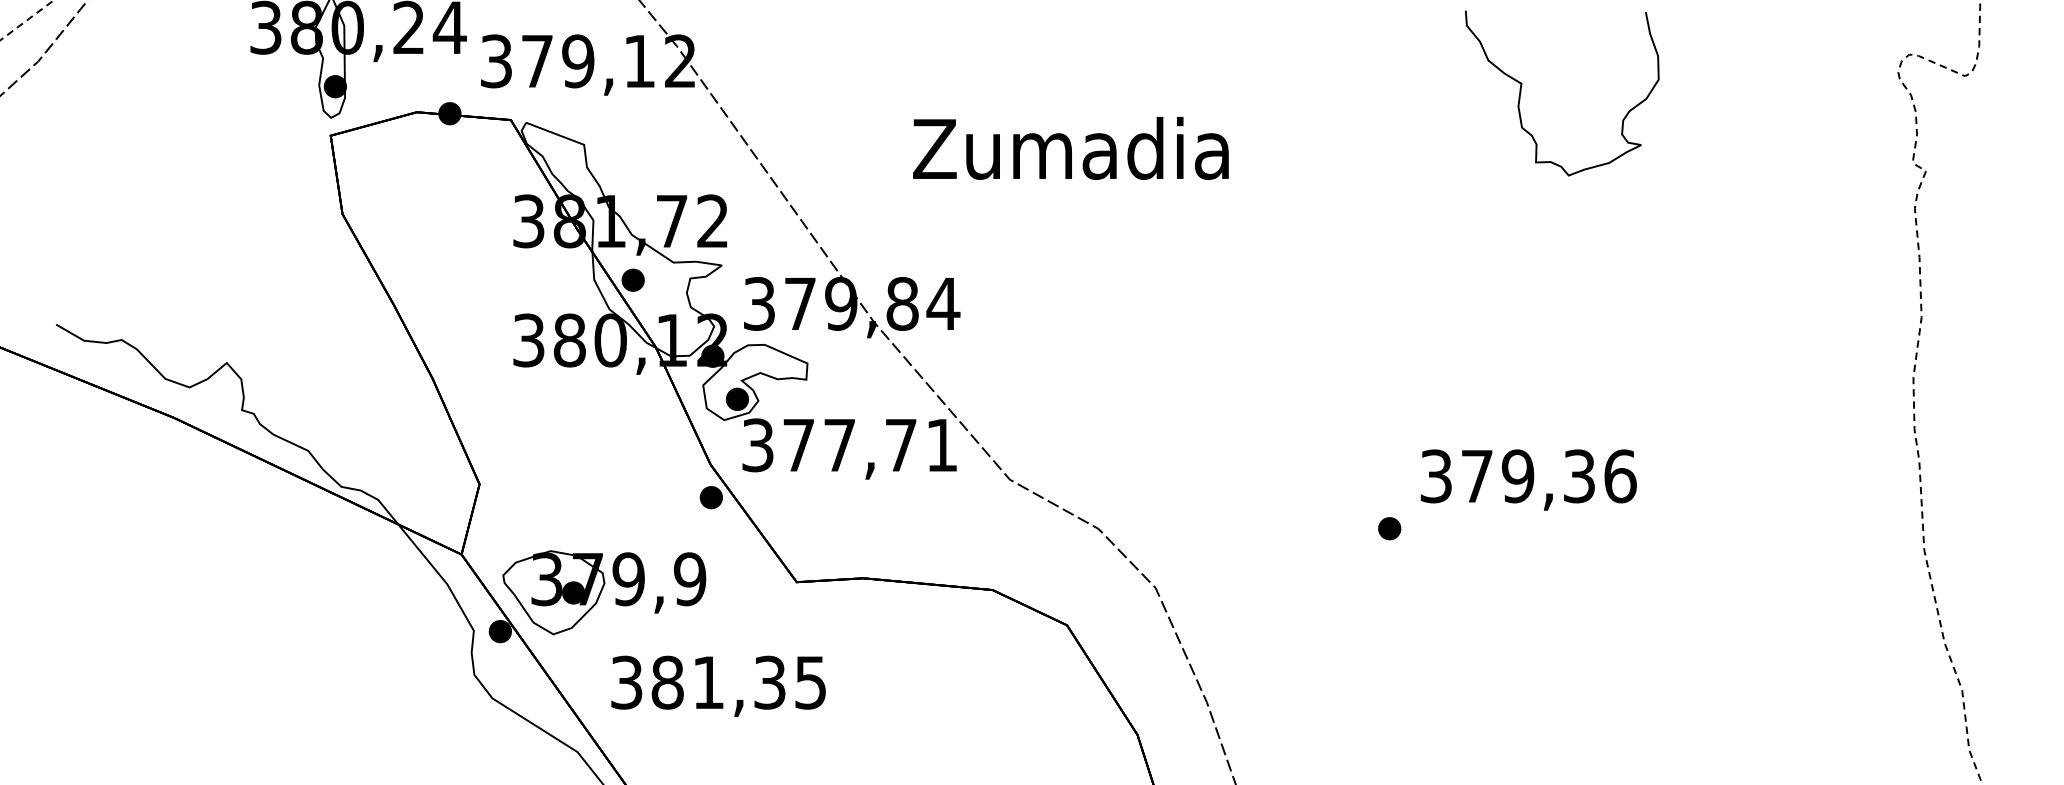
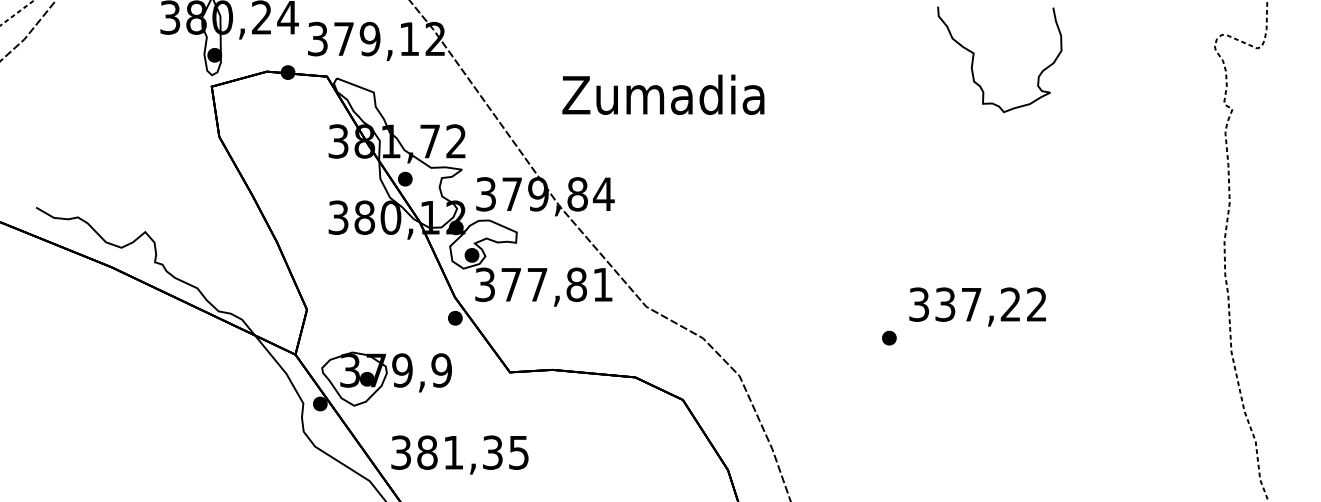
text: (1071, 147) -> (663, 94), moved
text: (900, 444) -> (576, 284), 377,71 -> 377,81
text: (1549, 476) -> (991, 304), 379,36 -> 337,22
text: (717, 685) -> (459, 454), moved

